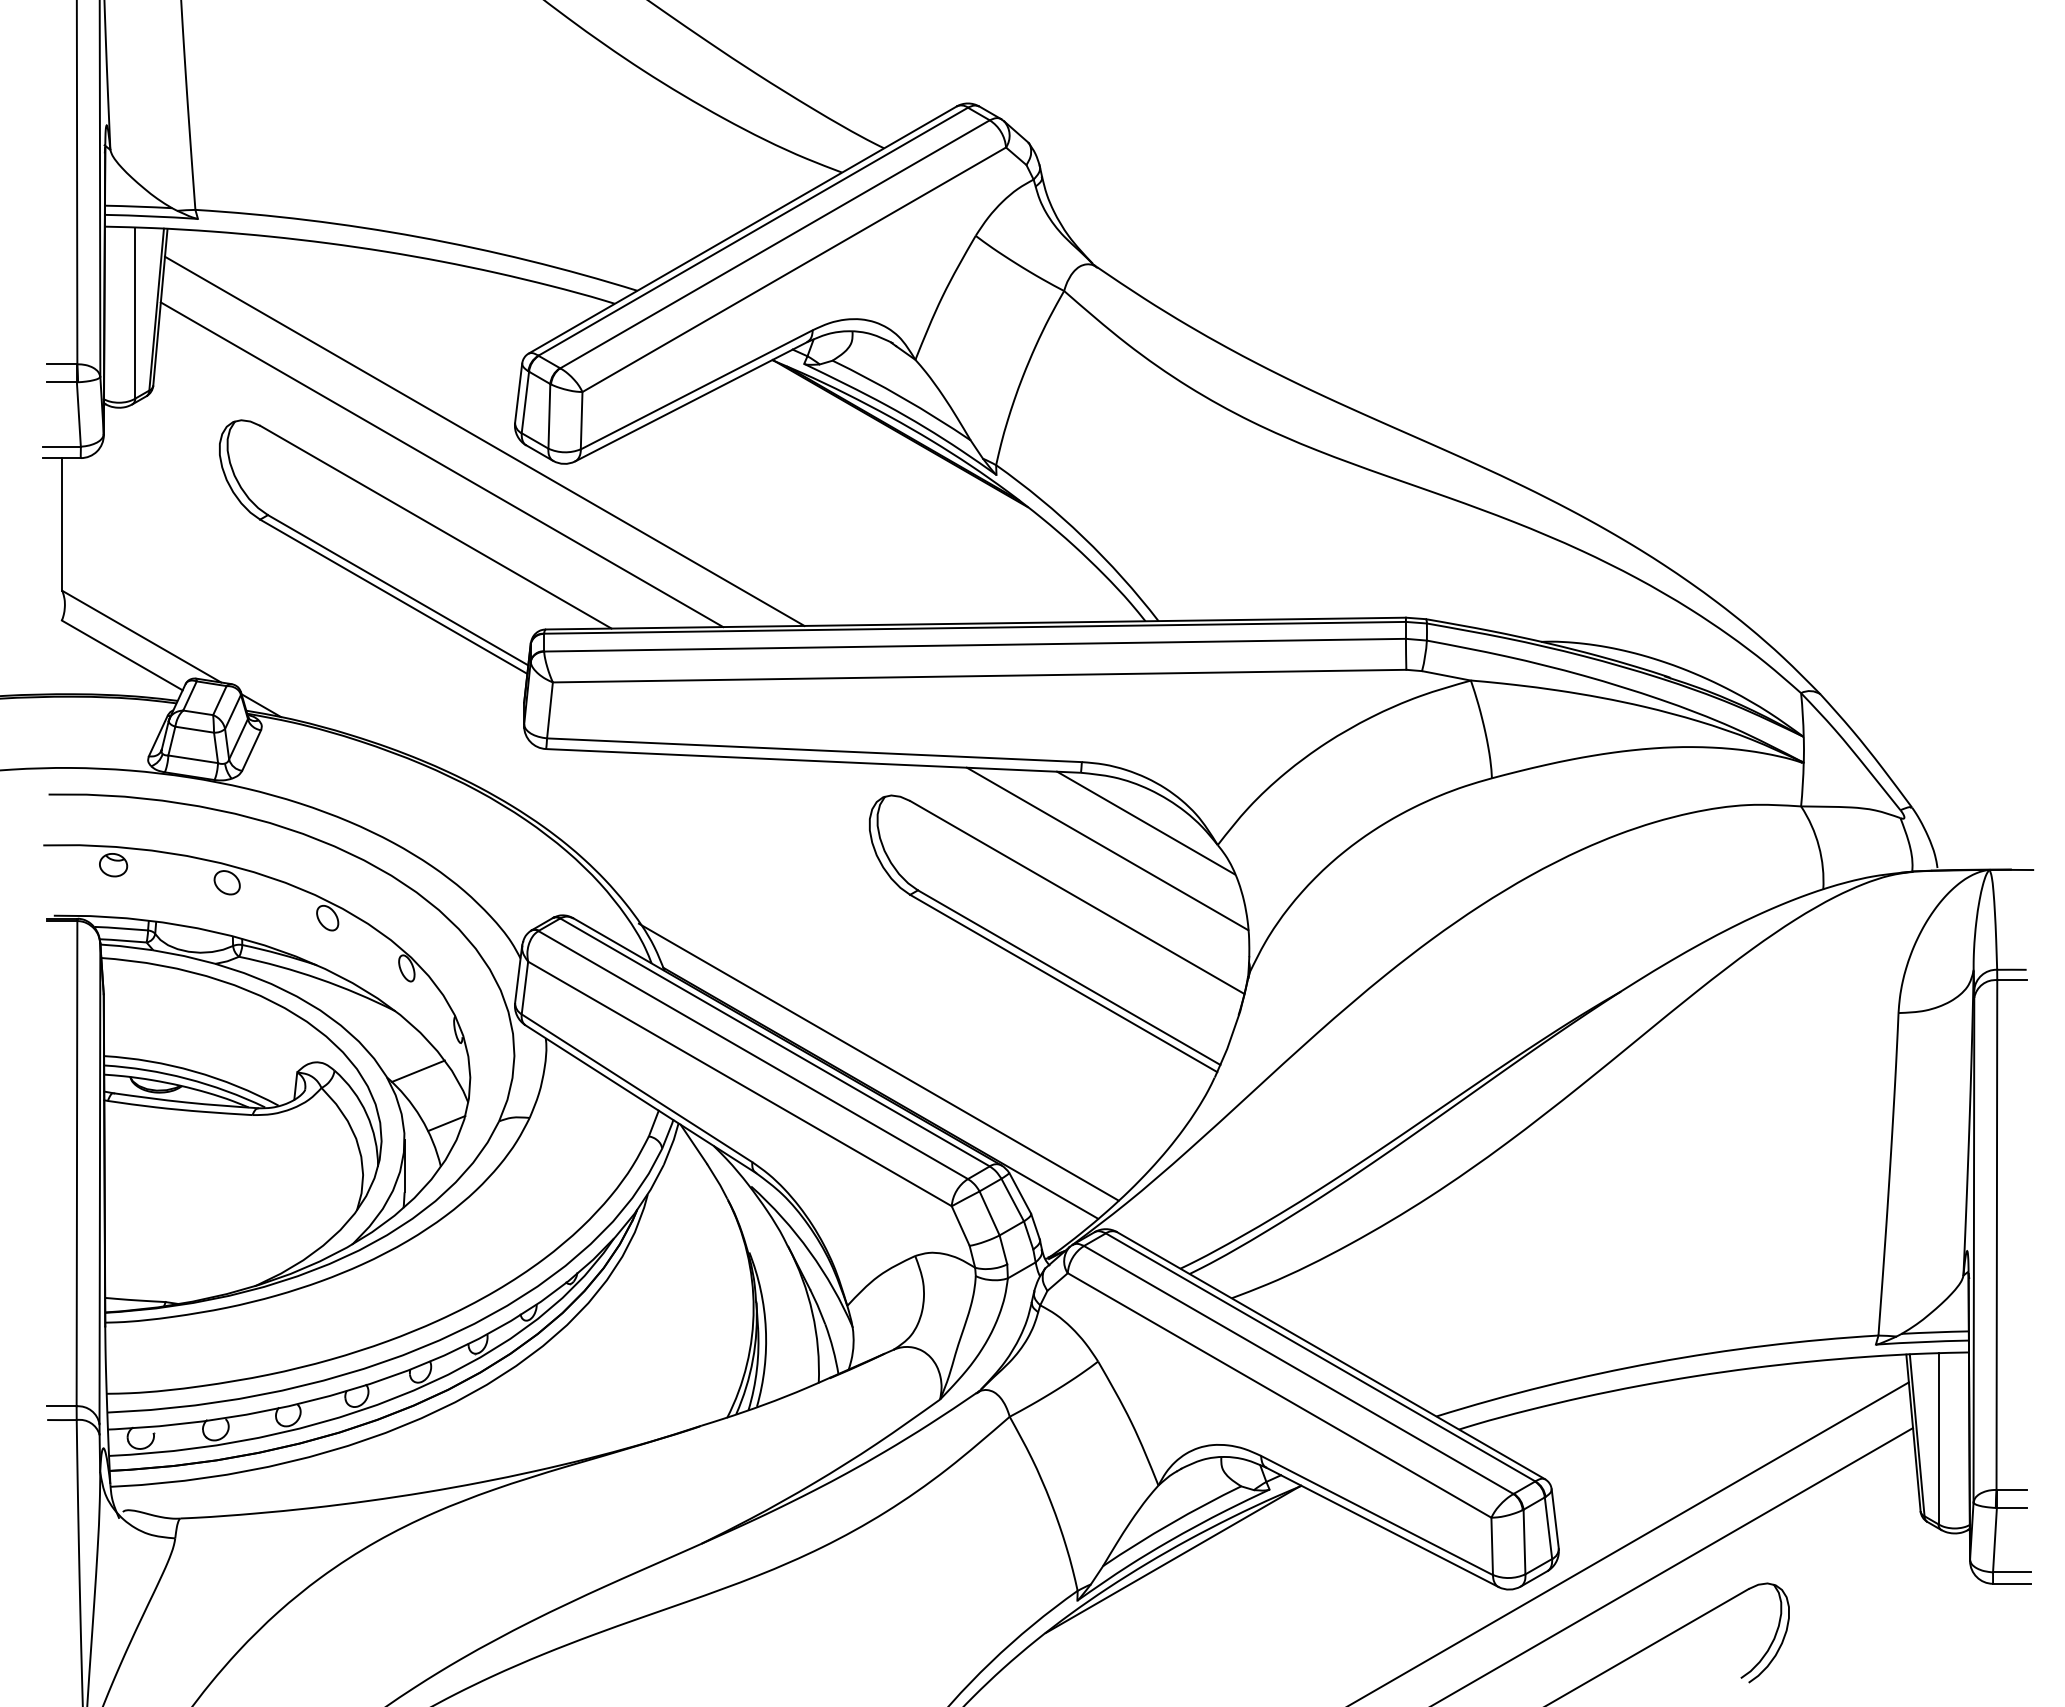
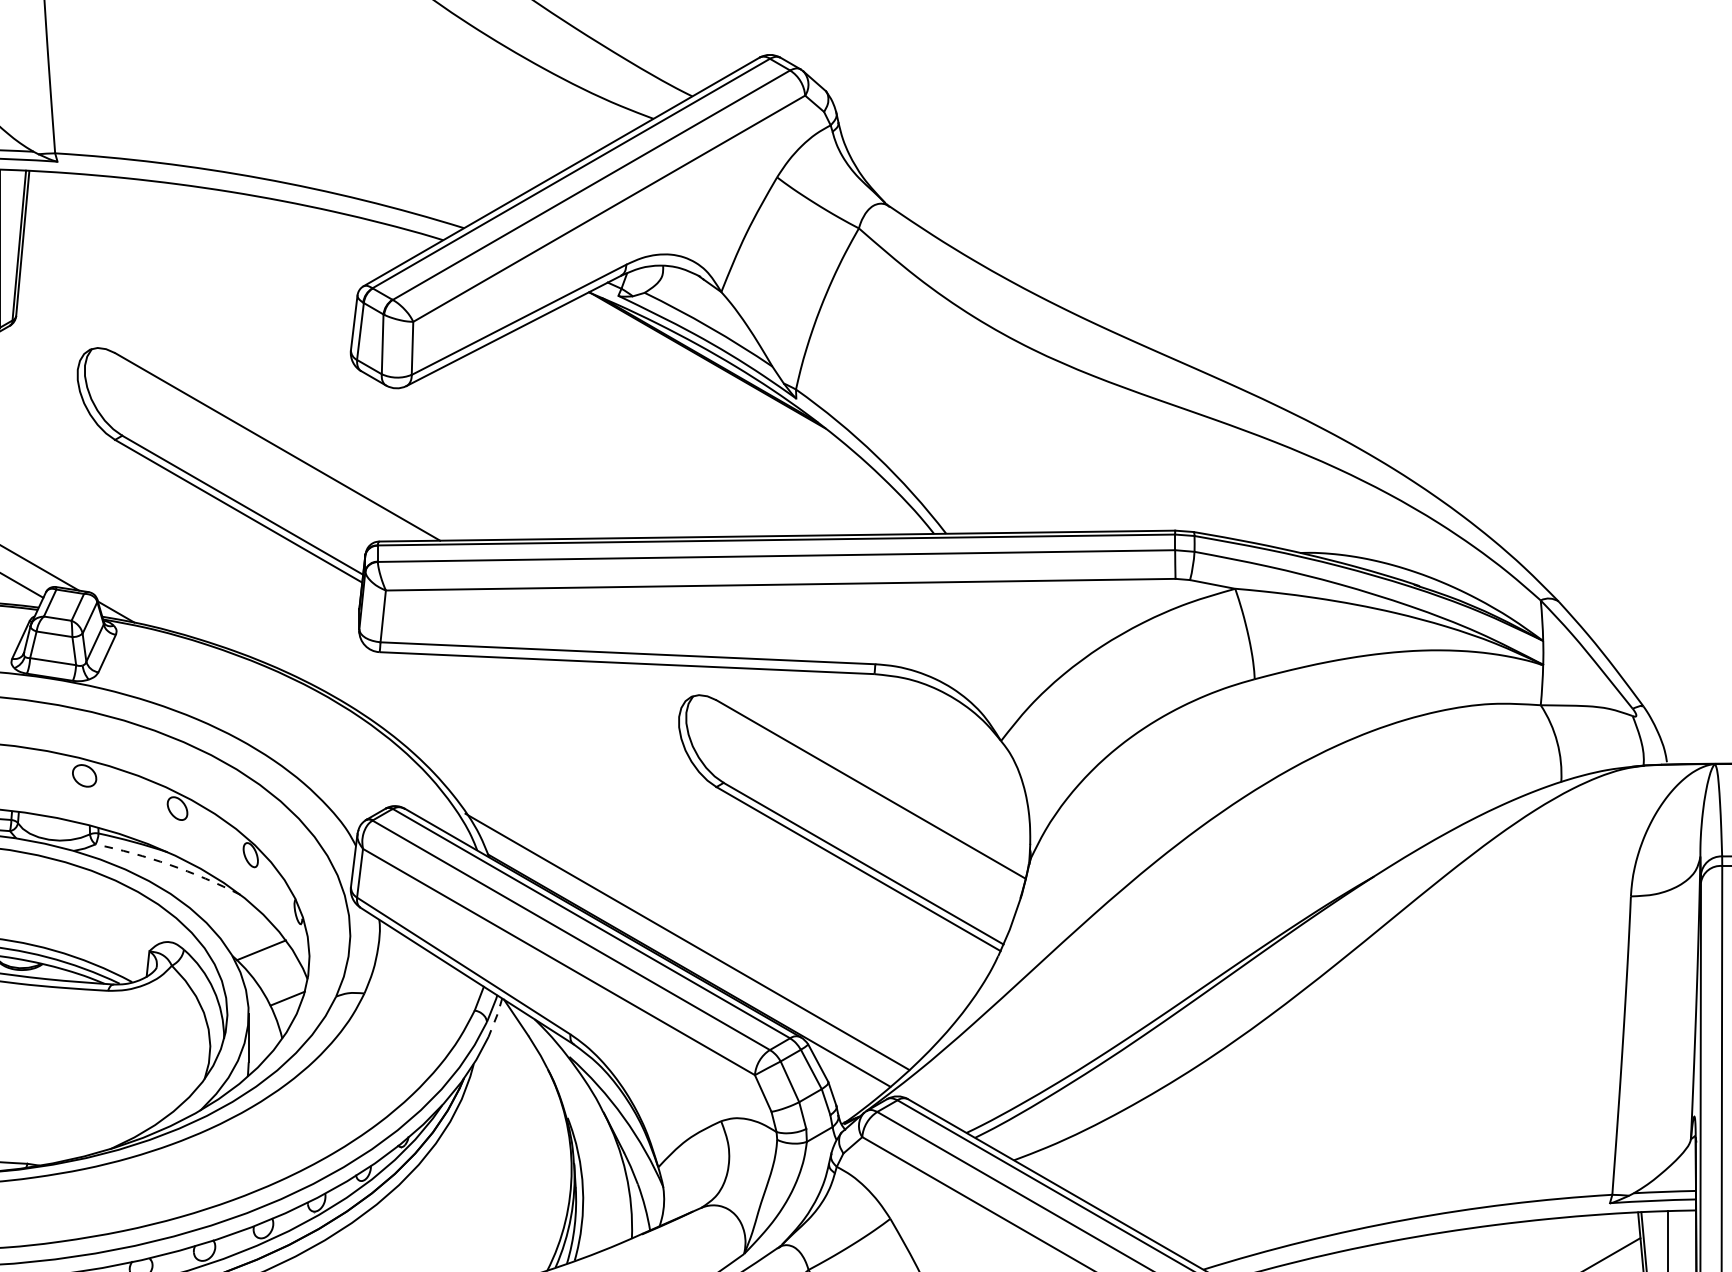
line: (484, 440) -> (322, 366), removed
line: (441, 464) -> (282, 388), removed
line: (1145, 822) -> (934, 720), removed
line: (1107, 848) -> (899, 744), removed
arc: (319, 978) -> (169, 864), solid -> dashed
line: (672, 1144) -> (496, 1018), solid -> dashed

